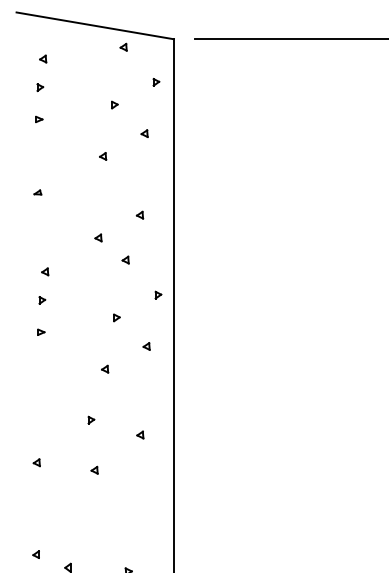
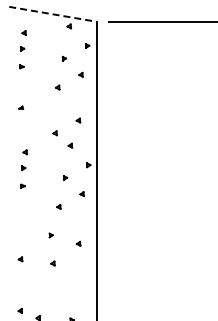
line: (95, 26) -> (53, 14), solid -> dashed

